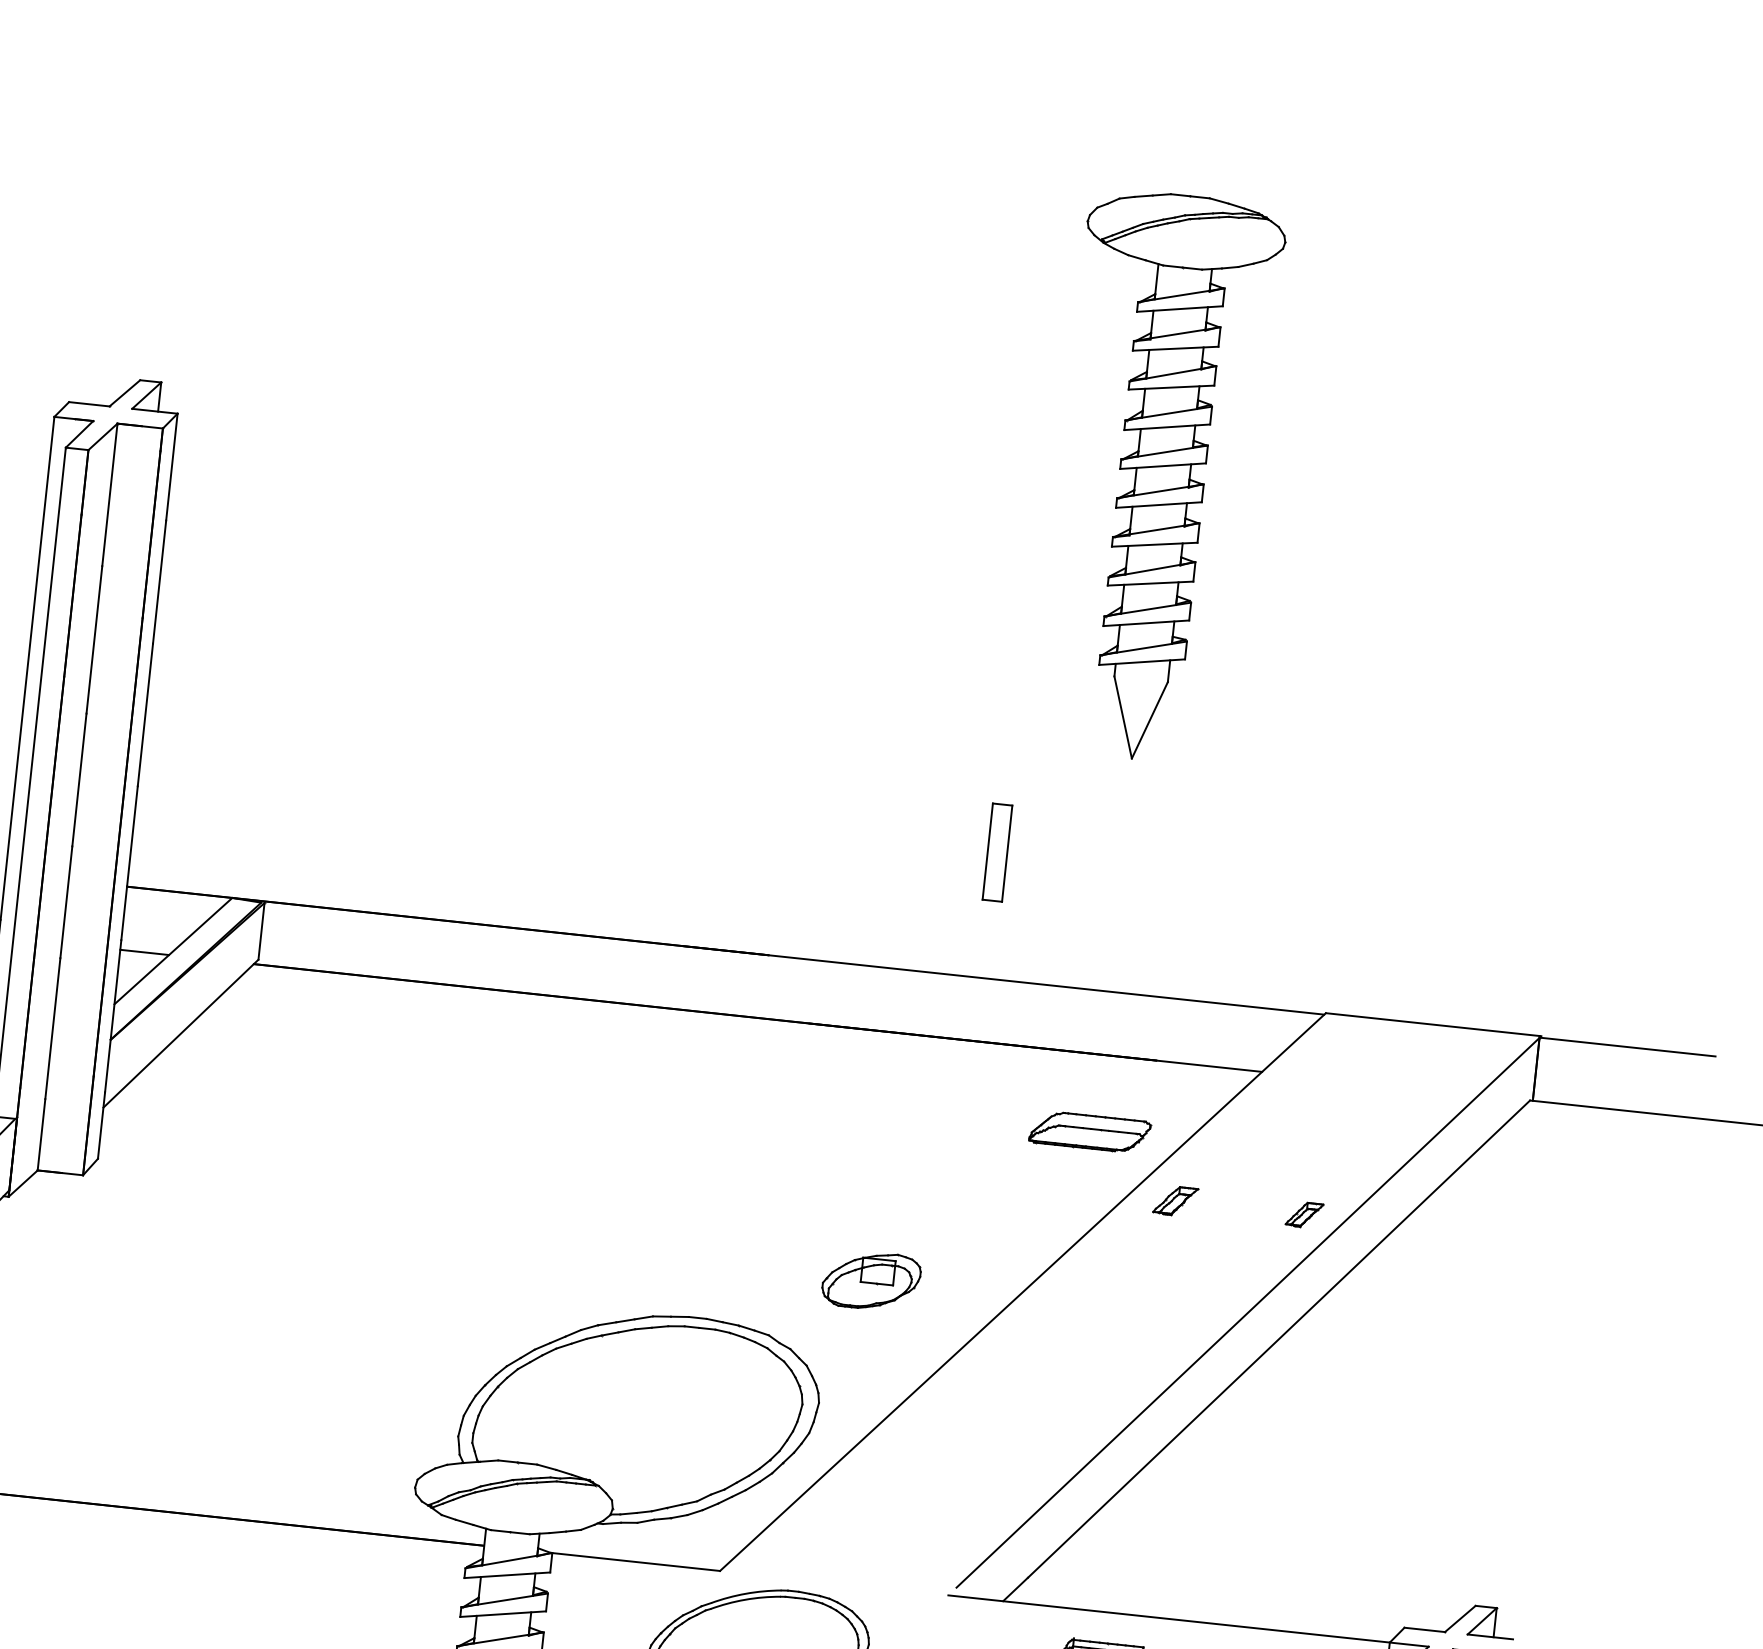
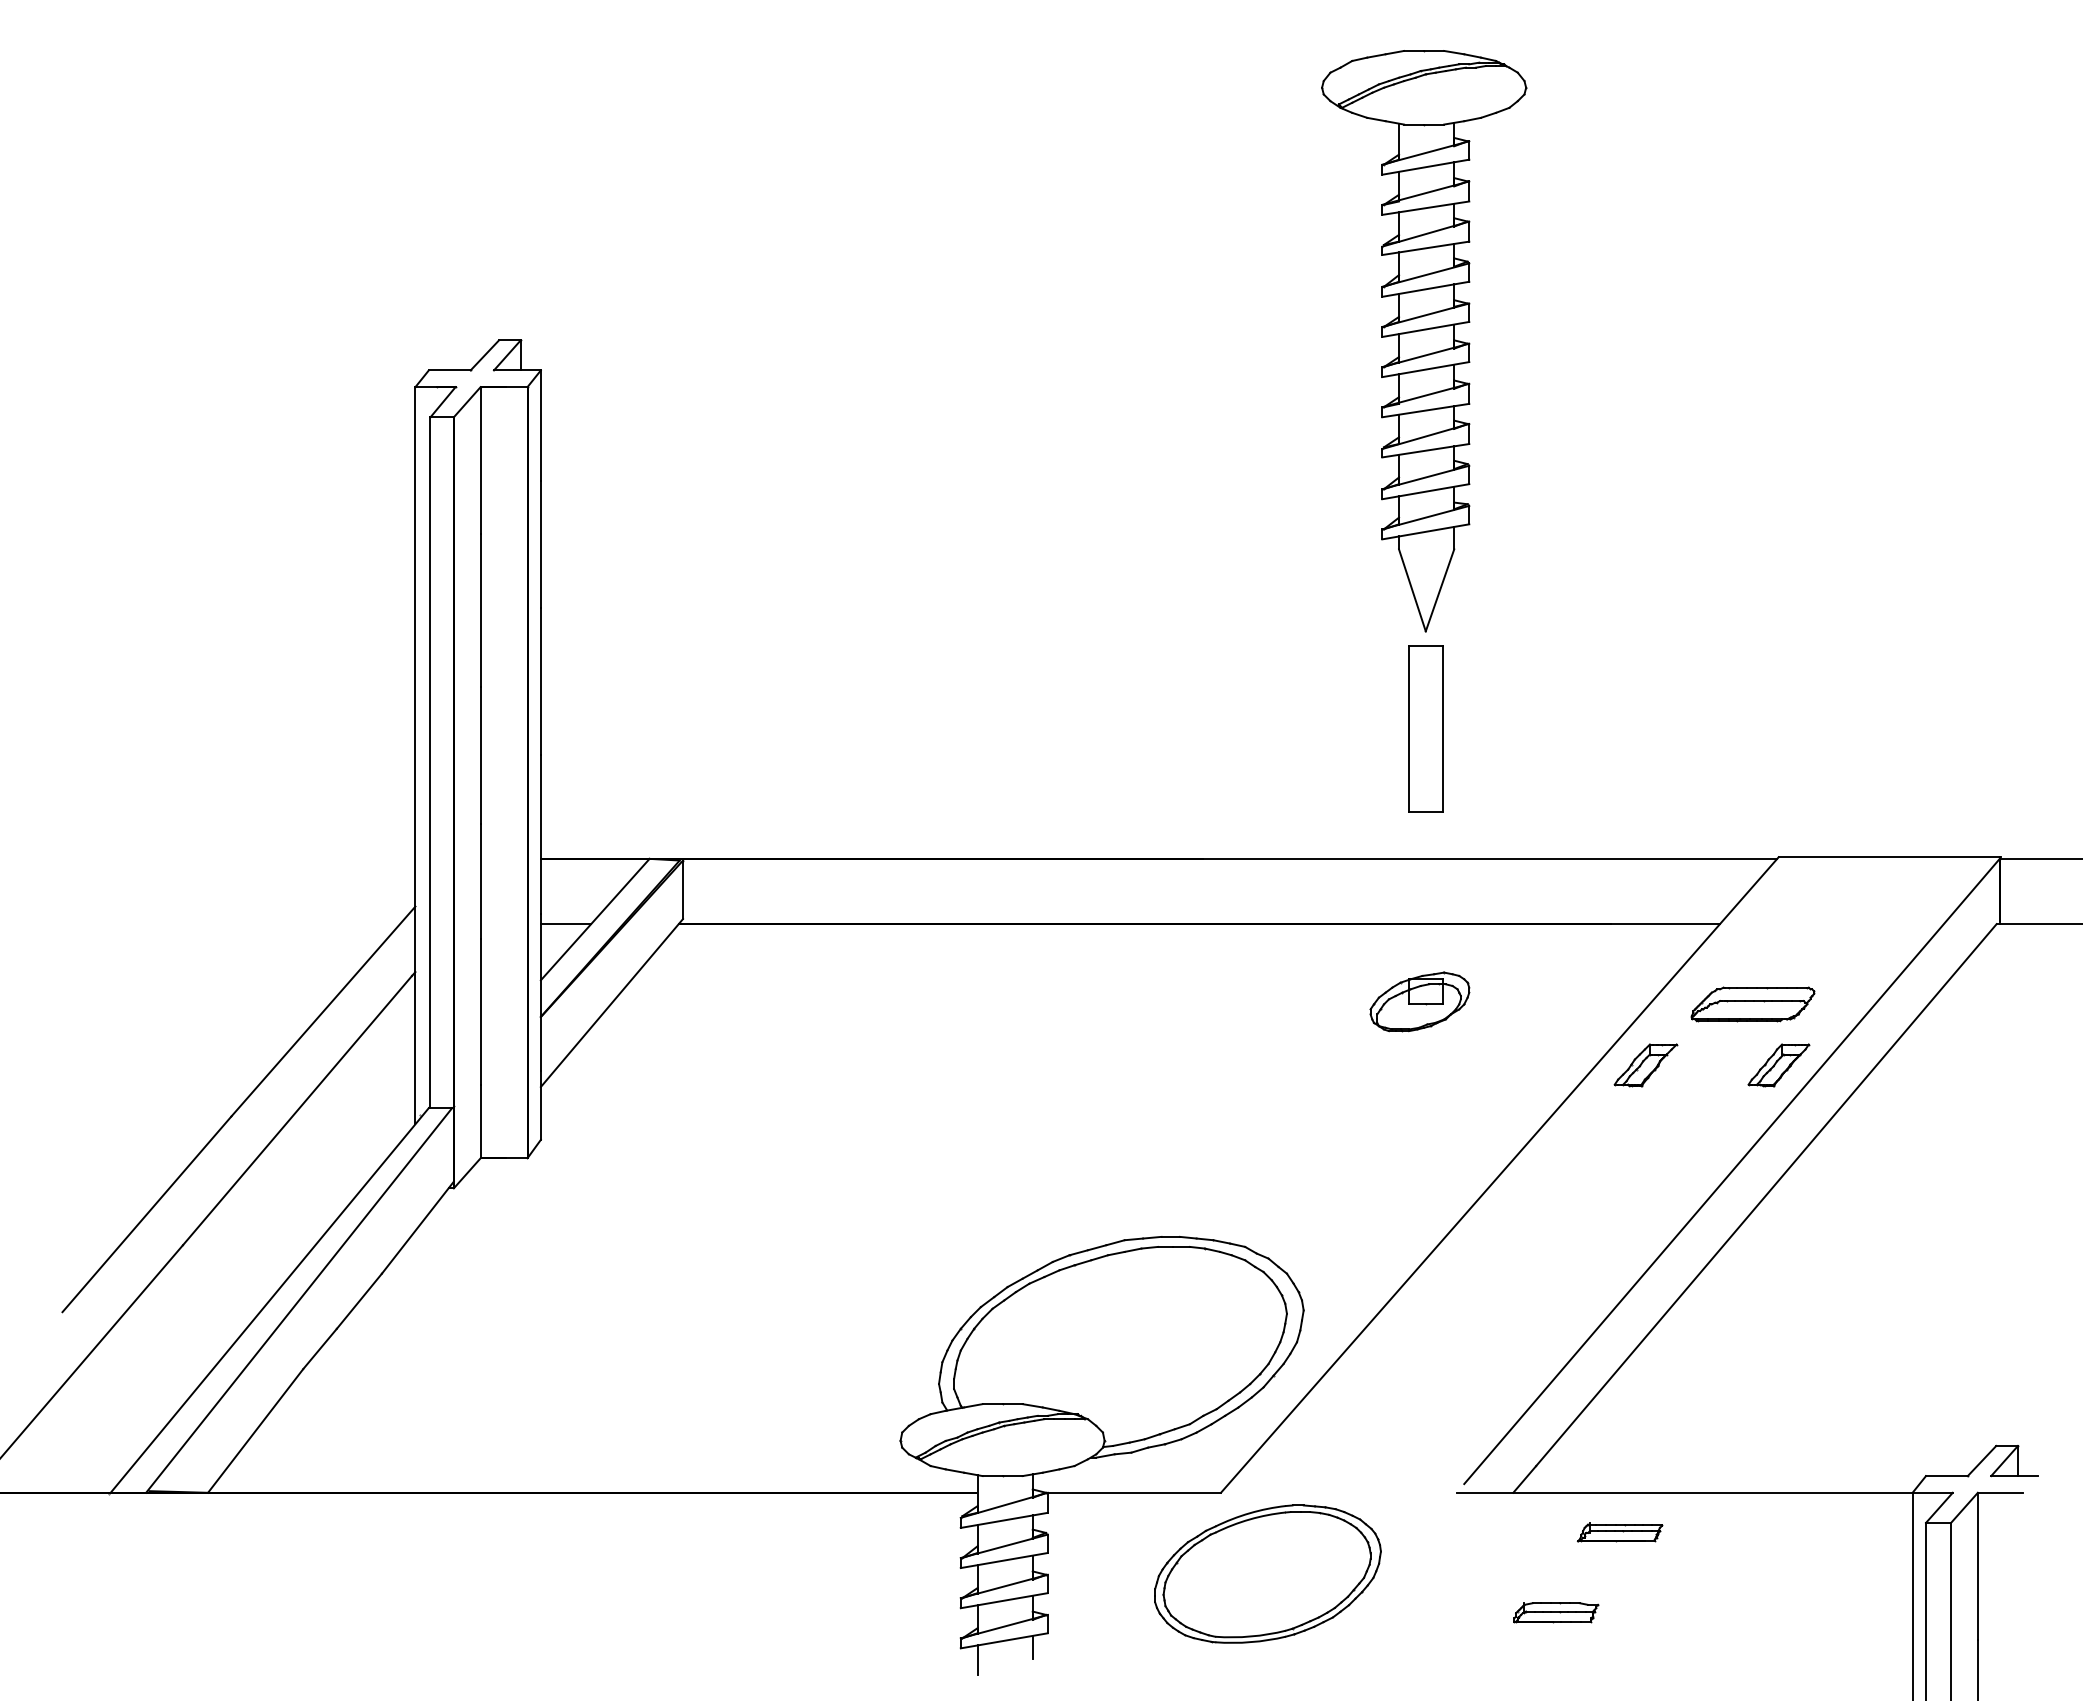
part: (1160, 477) -> (1424, 341), moved
part: (997, 852) -> (1425, 728), size x1.67
part: (1089, 1132) -> (1752, 1004), moved
part: (1175, 1201) -> (1645, 1065), size x1.43
part: (1304, 1214) -> (1778, 1065), size x1.67
part: (871, 1280) -> (1419, 1001), moved

